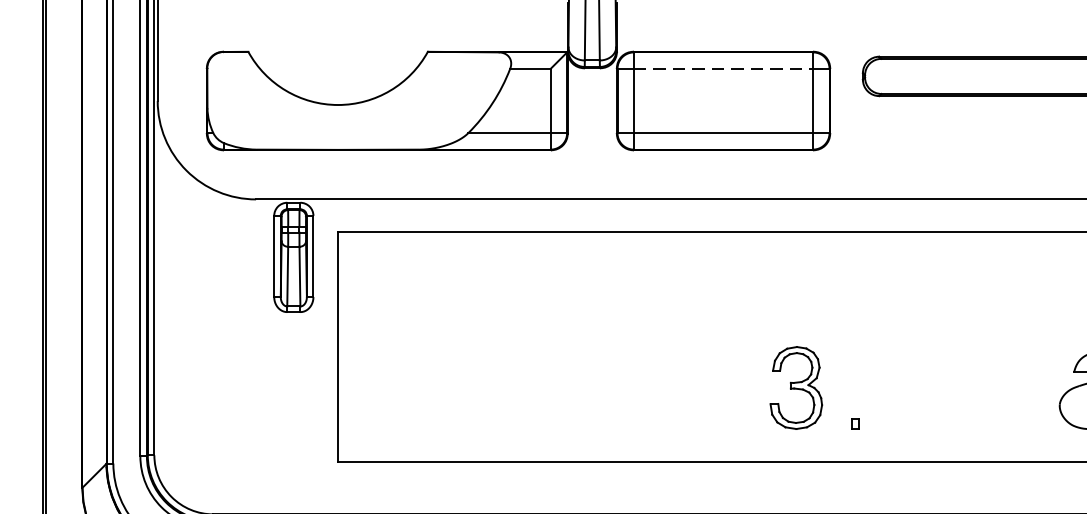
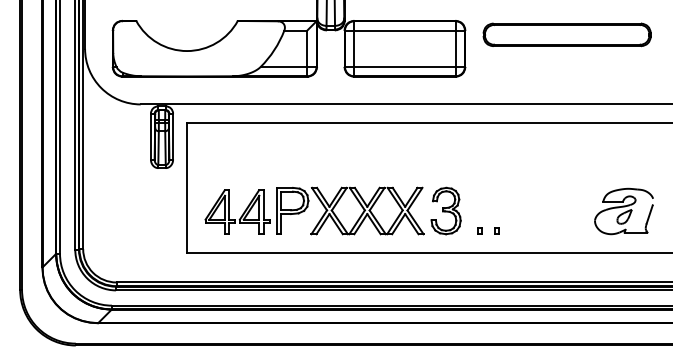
line: (722, 68) -> (404, 30), dashed -> solid
part: (552, 381) -> (308, 207), added
part: (885, 422) -> (496, 230), added

